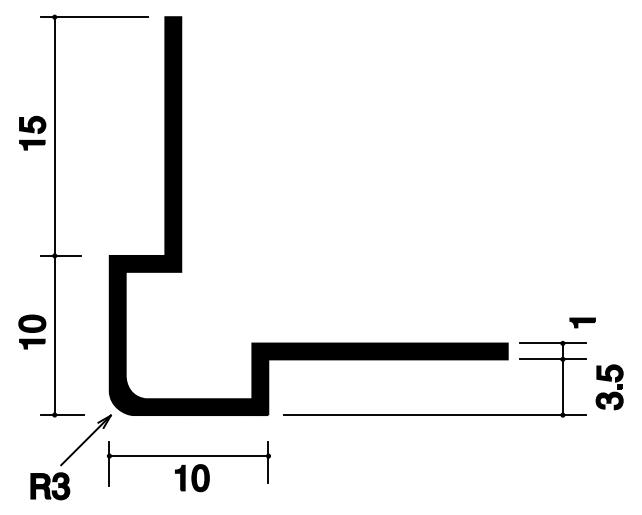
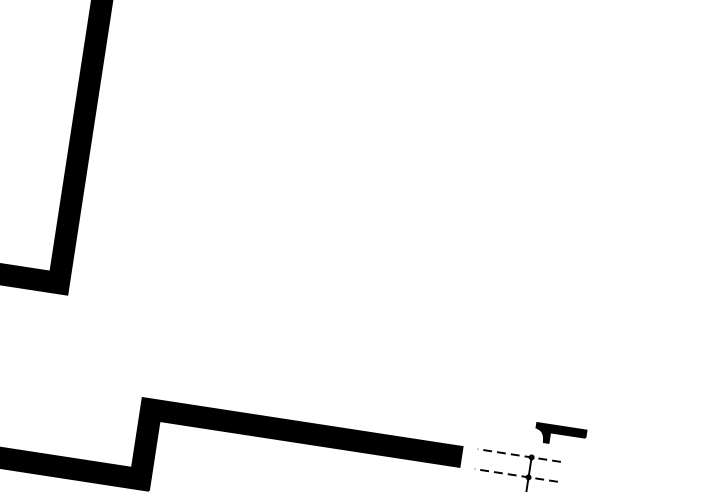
part: (582, 322) -> (560, 434), size x1.6
line: (552, 343) -> (518, 455), solid -> dashed
line: (552, 359) -> (515, 475), solid -> dashed

